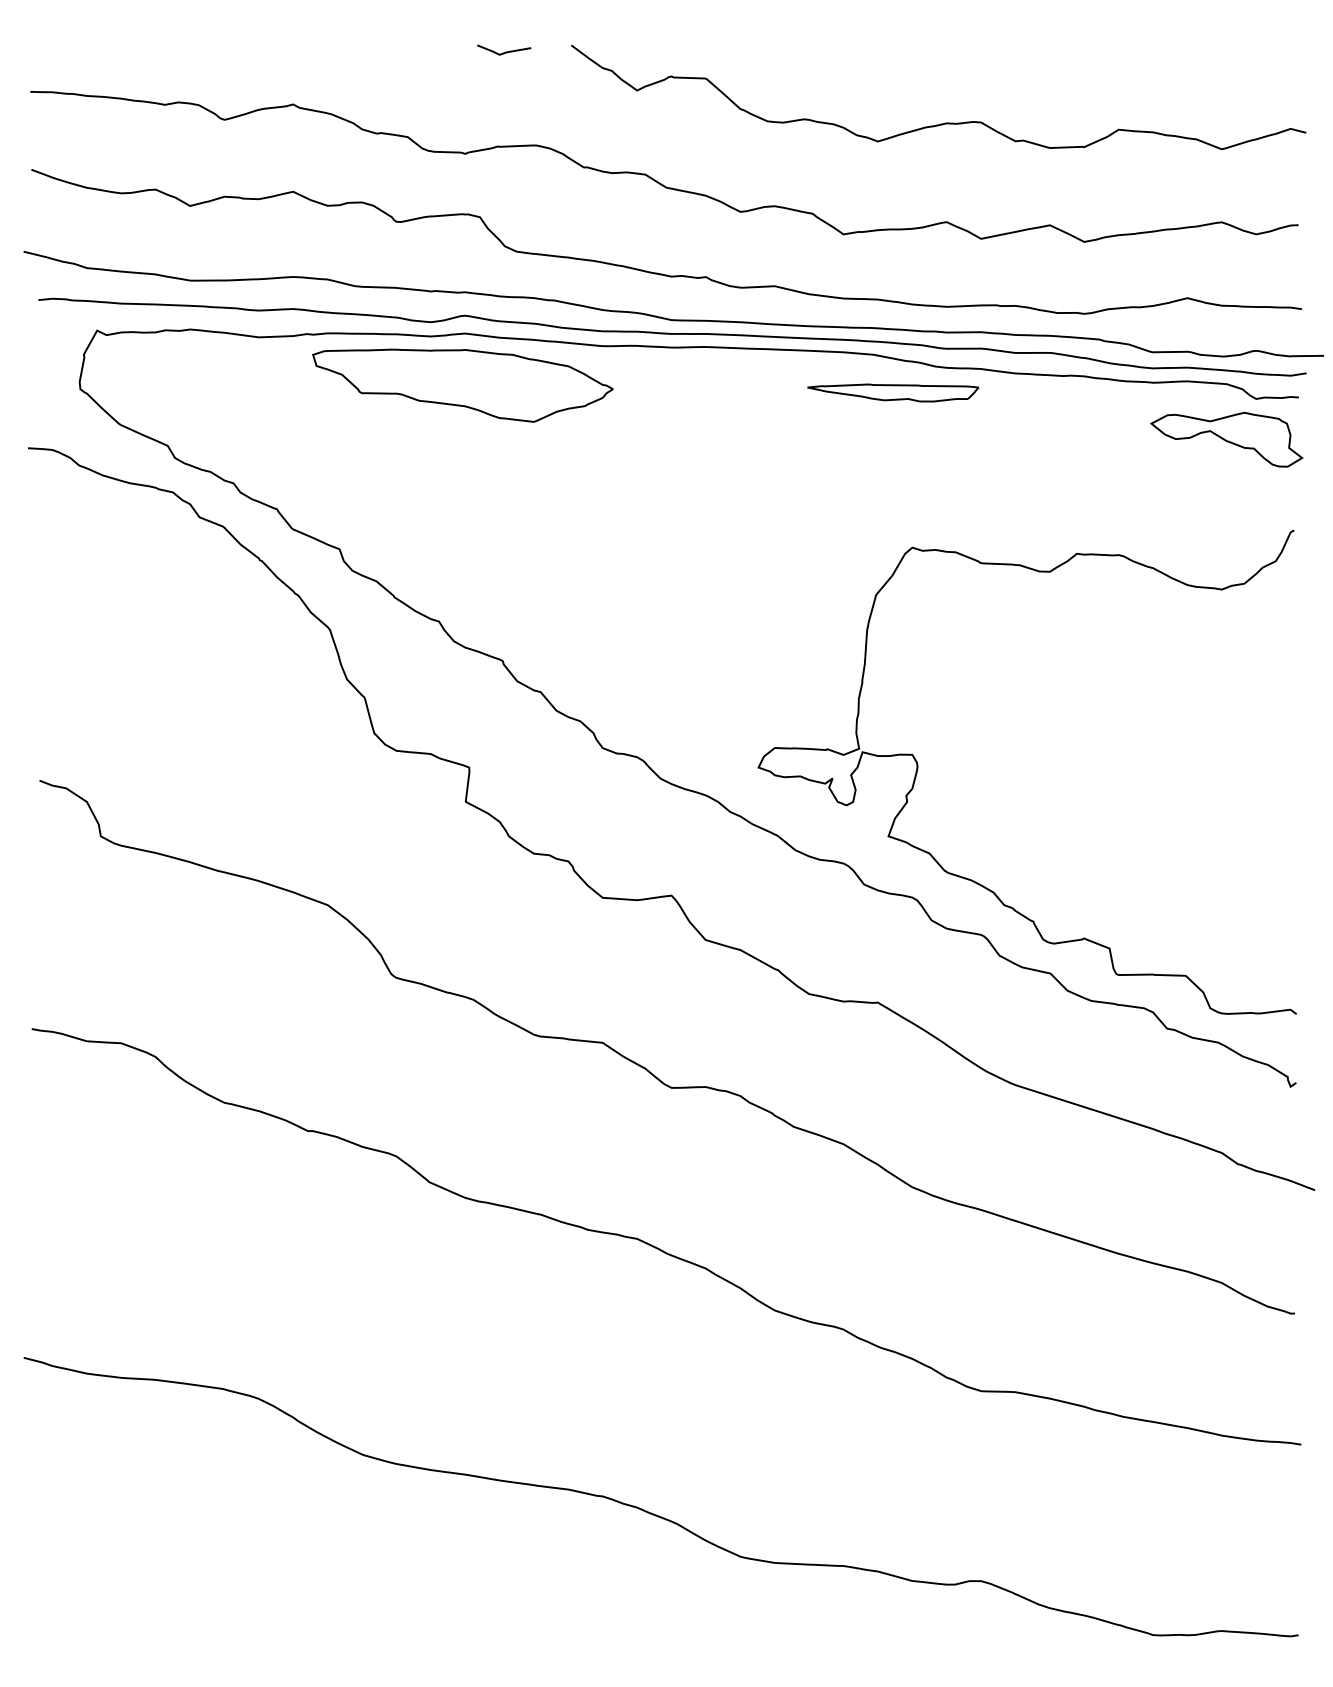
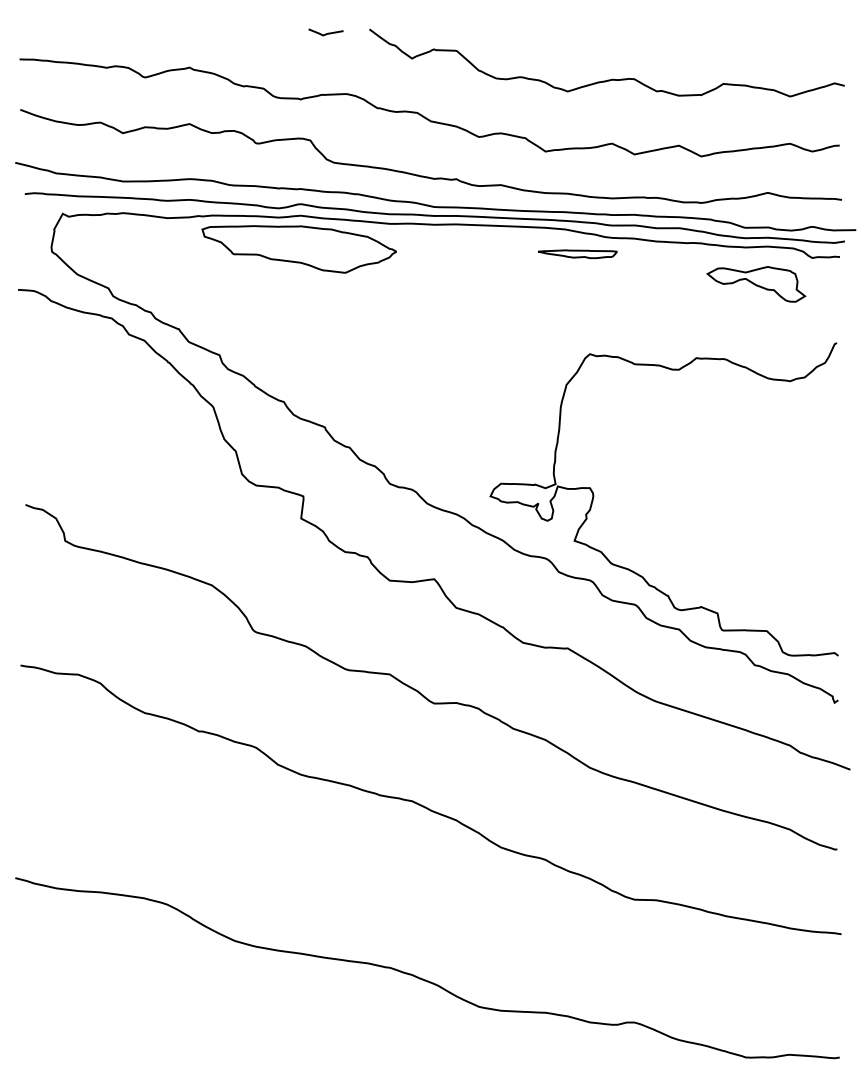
part: (893, 393) -> (577, 254), size x0.71
part: (1227, 439) -> (756, 284), moved

